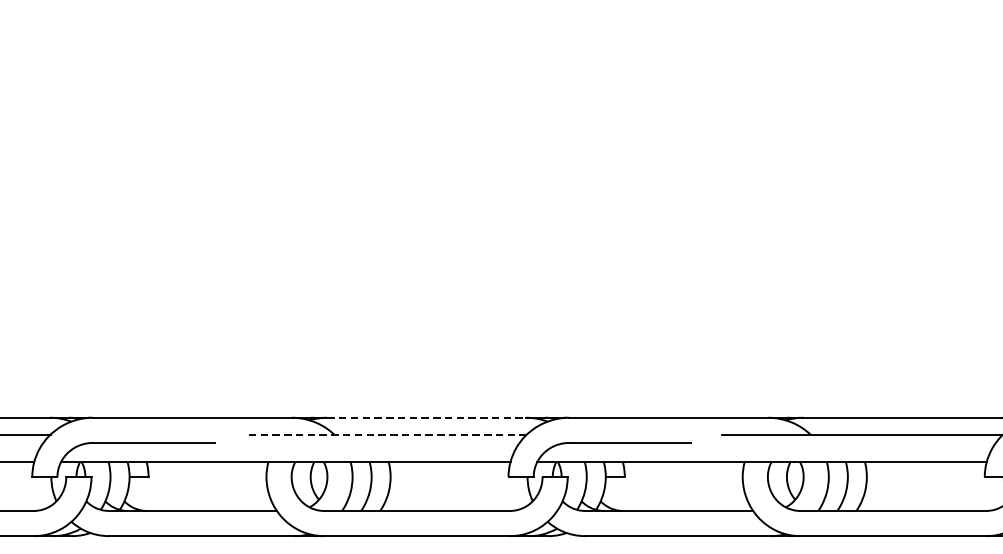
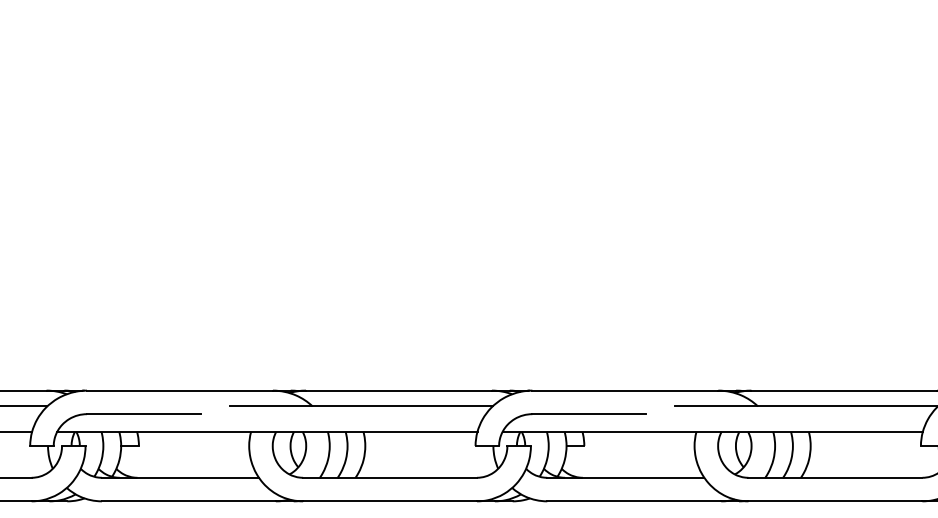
line: (426, 417) -> (398, 390), dashed -> solid
line: (386, 434) -> (361, 406), dashed -> solid

